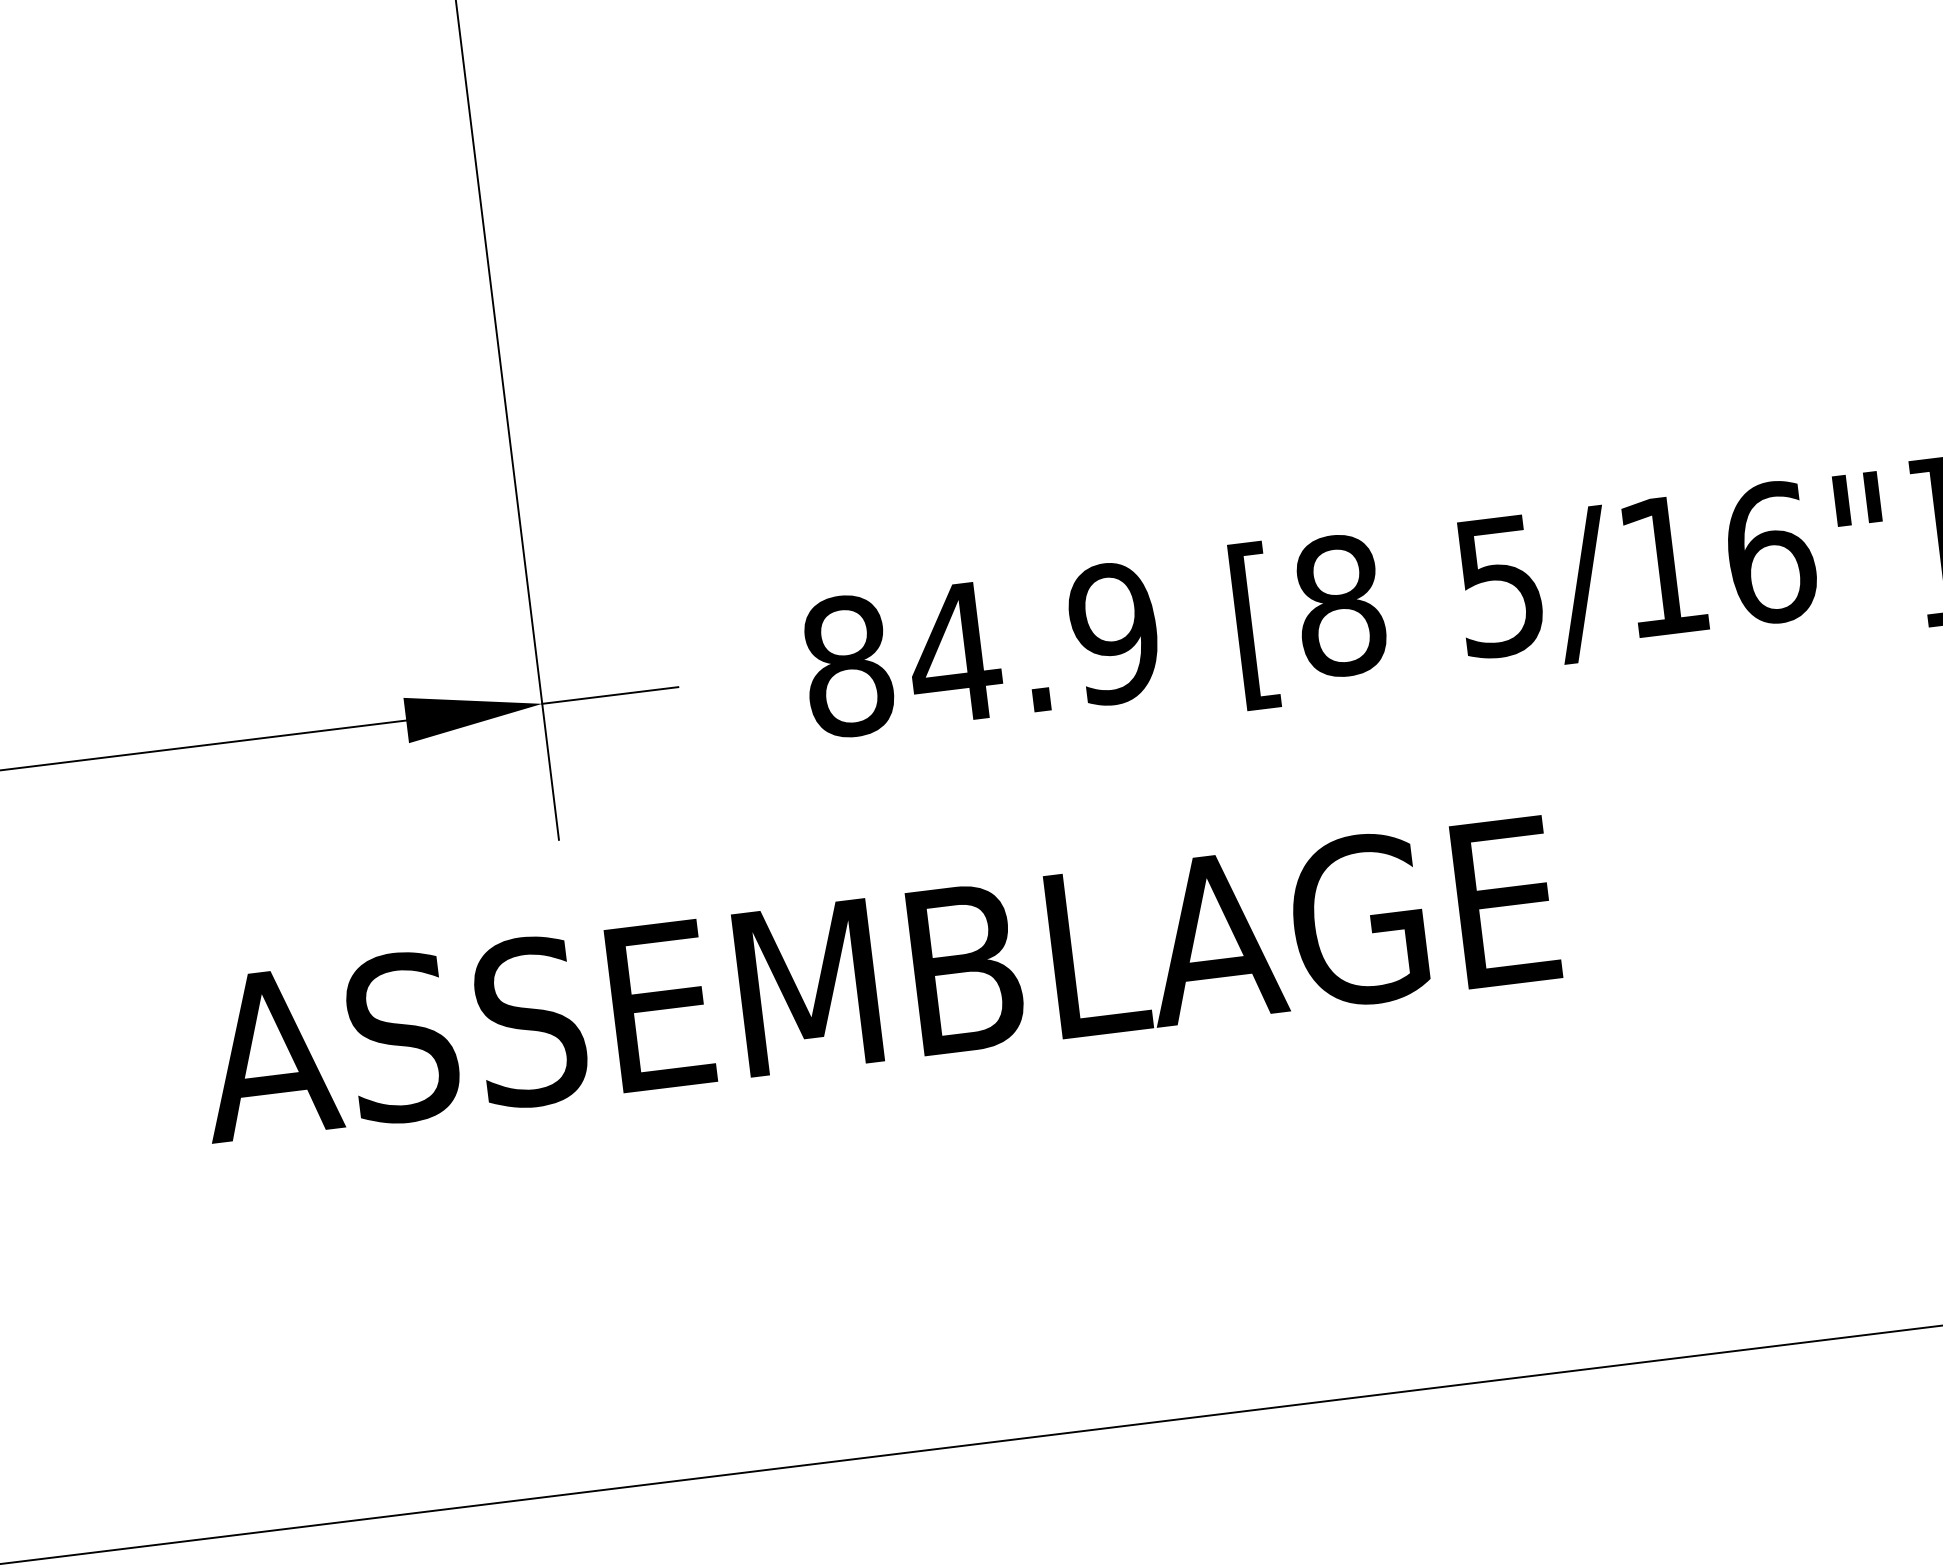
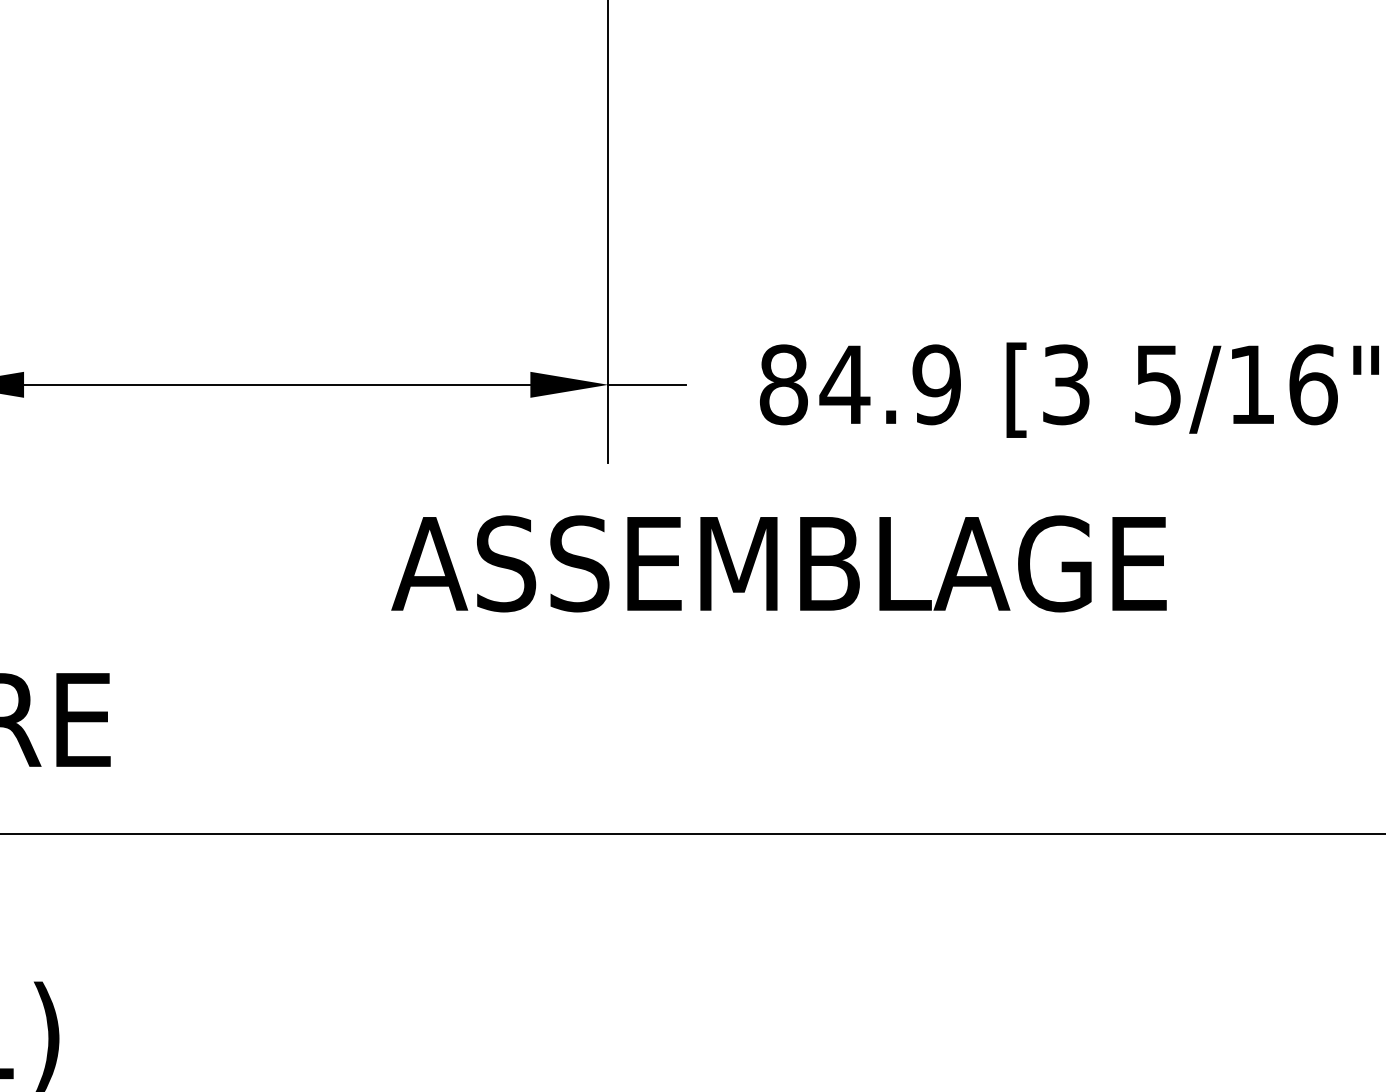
text: (1340, 605) -> (1066, 384), [8 -> [3

